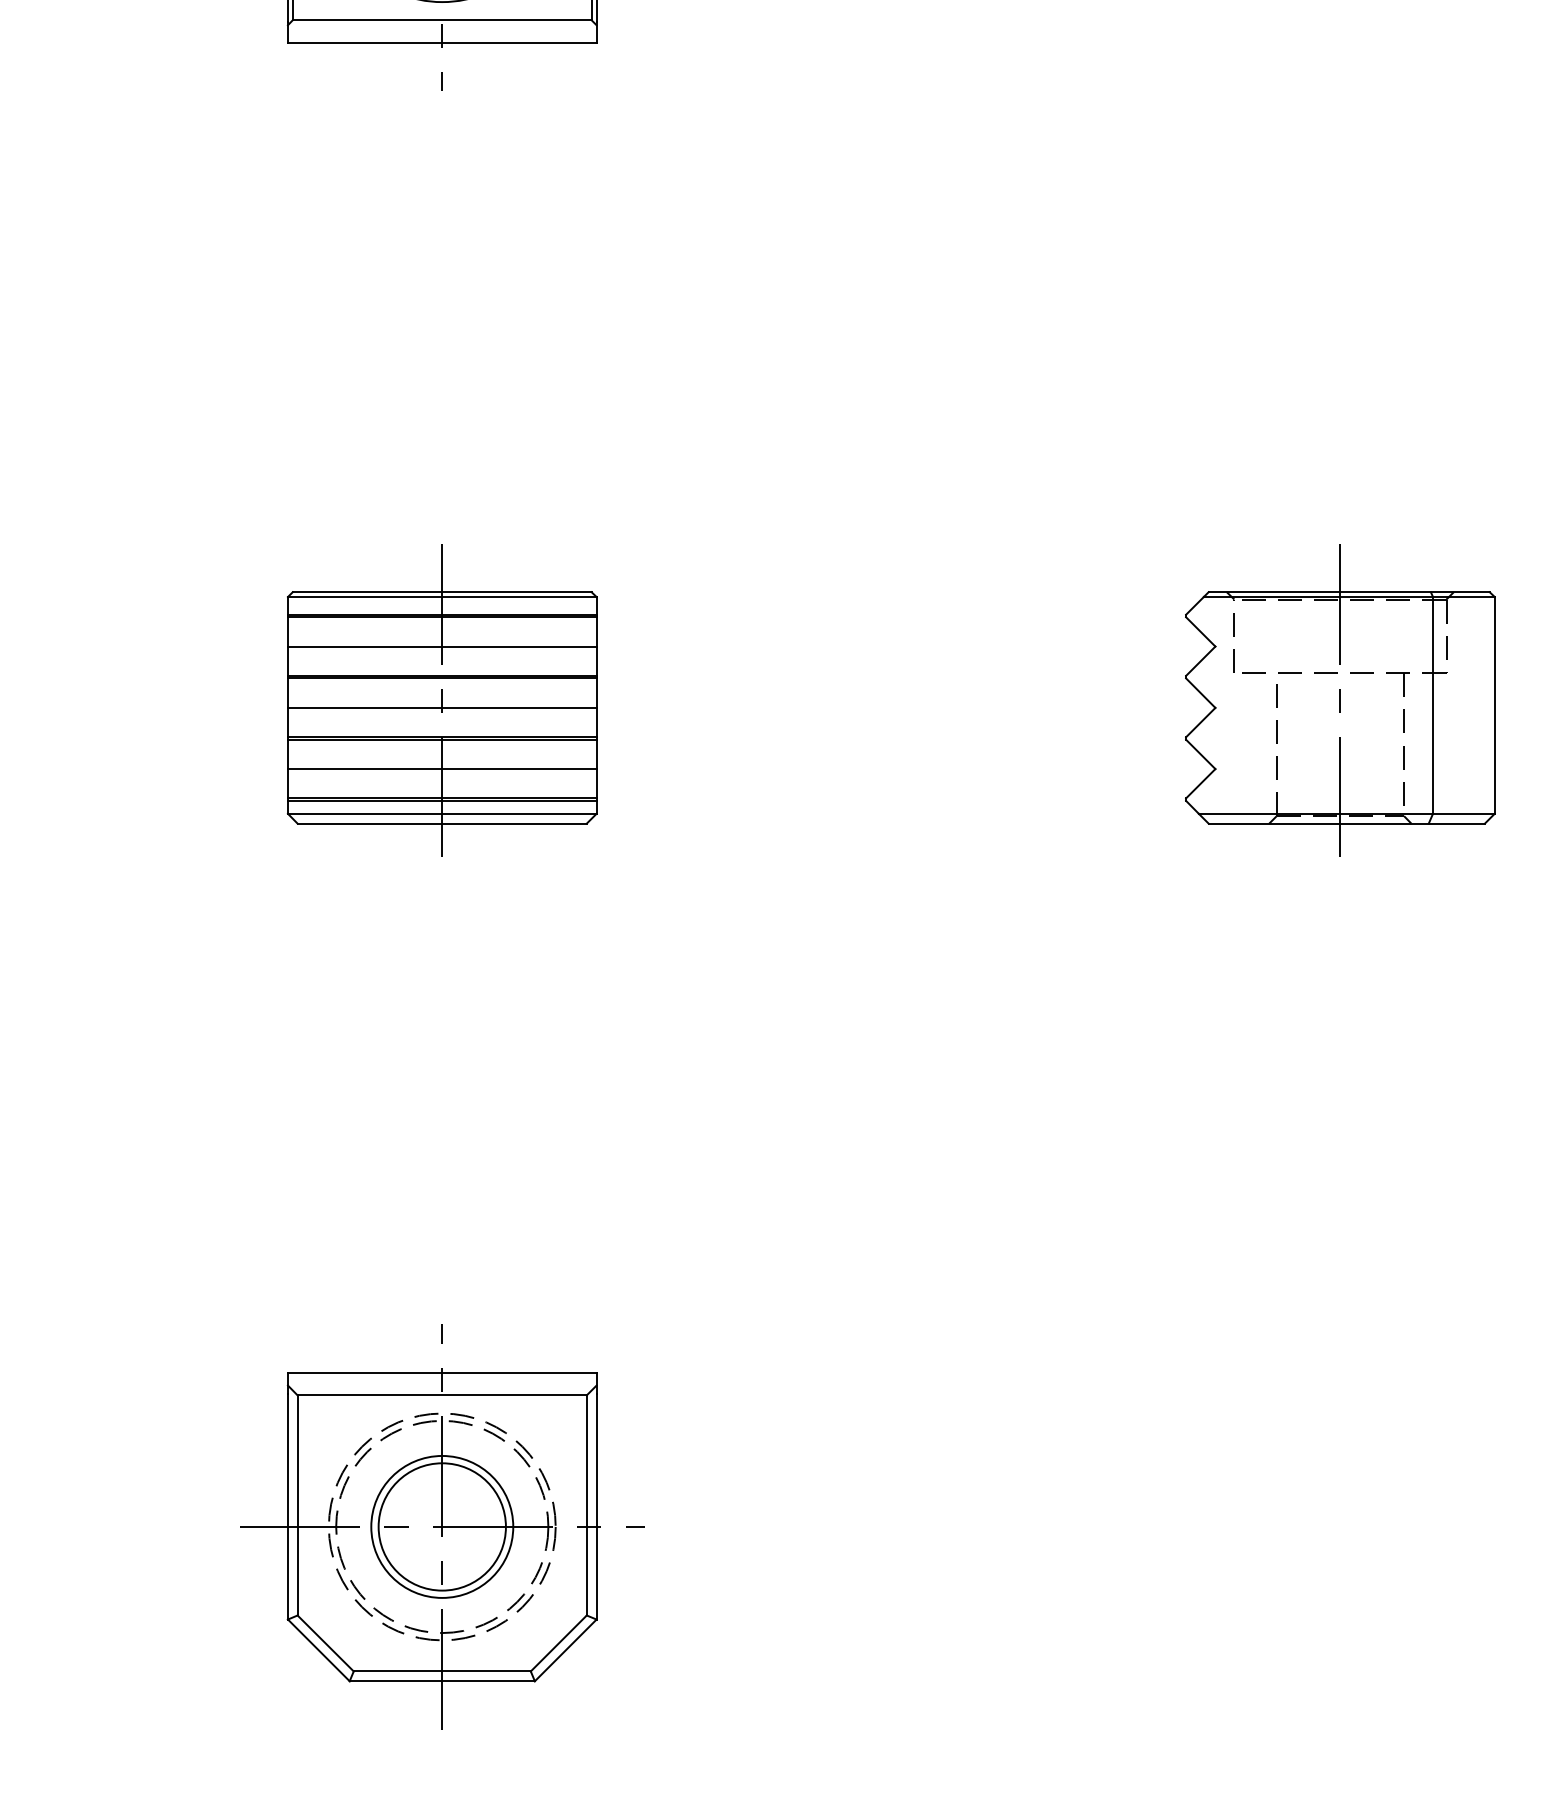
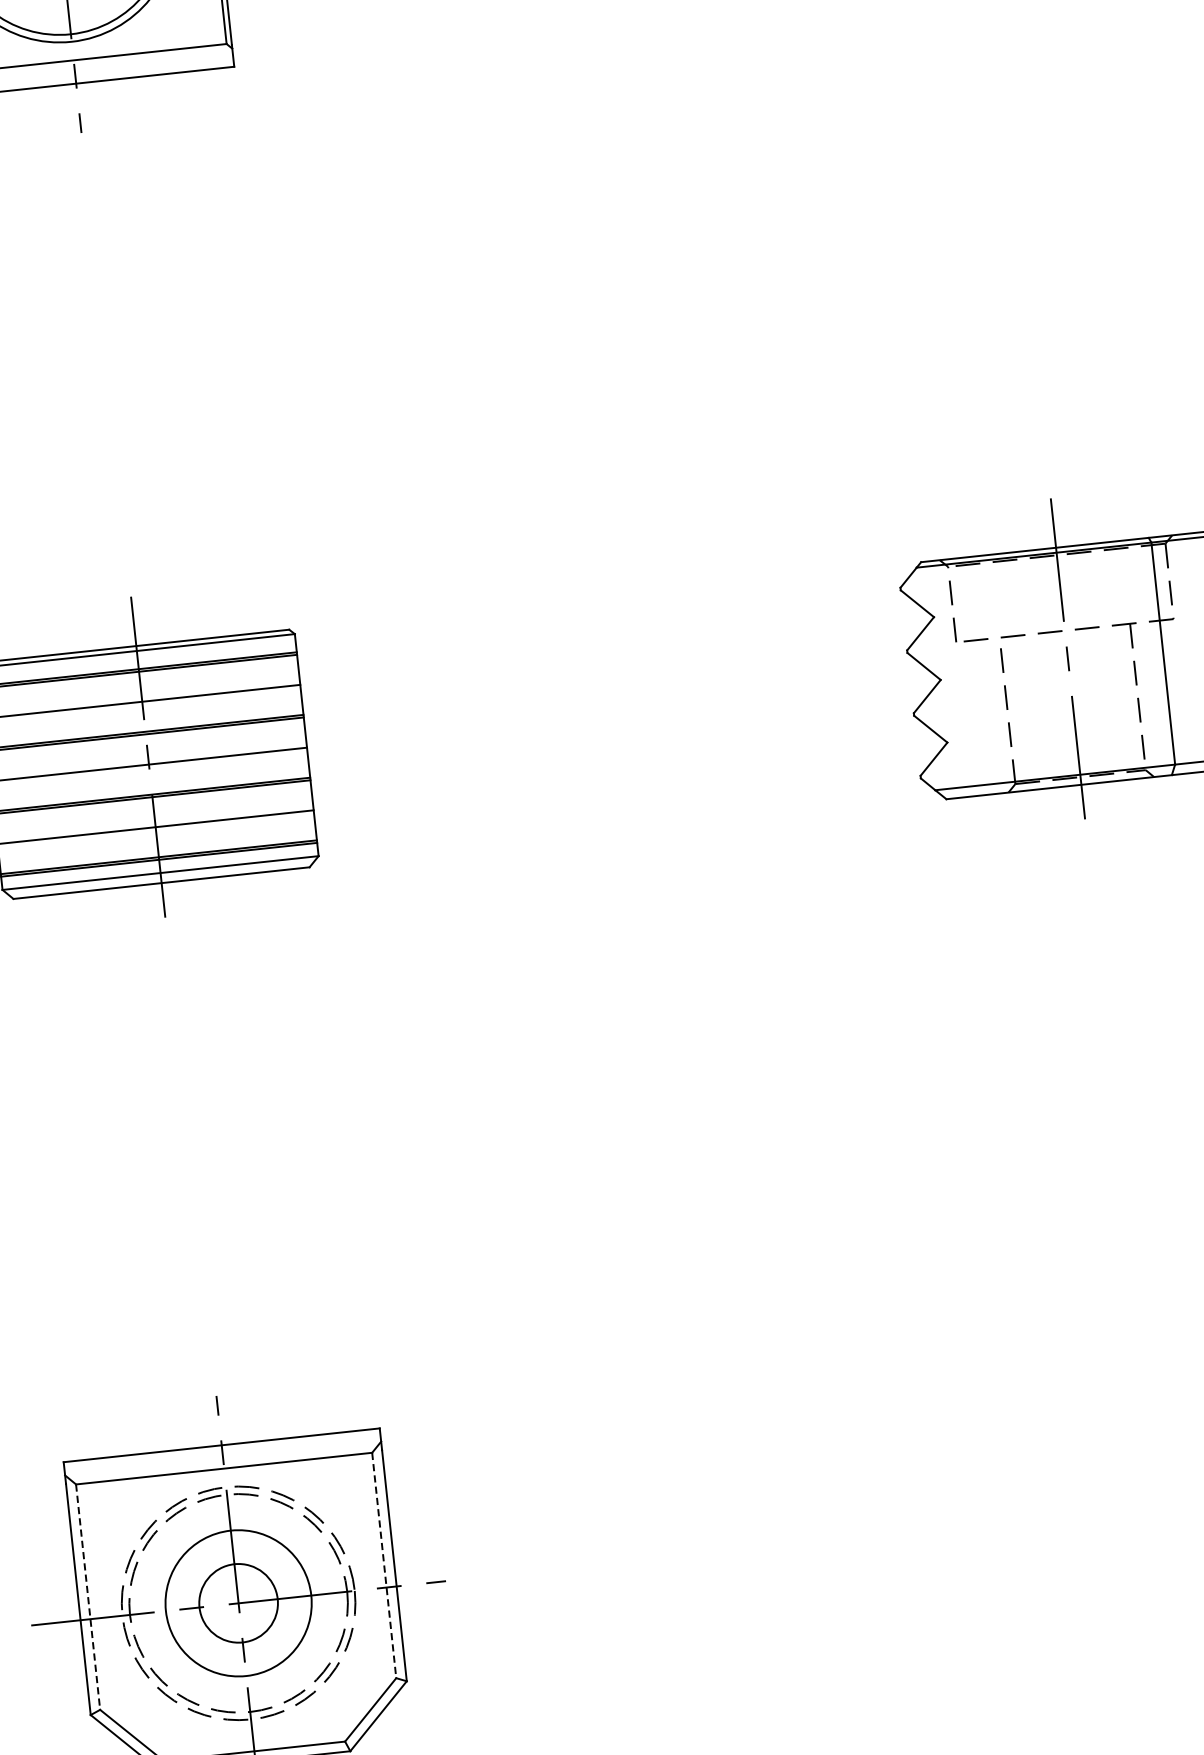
line: (297, 1505) -> (88, 1597), solid -> dashed
line: (586, 1505) -> (383, 1565), solid -> dashed
circle: (441, 1526) -> (237, 1602), size x0.6

